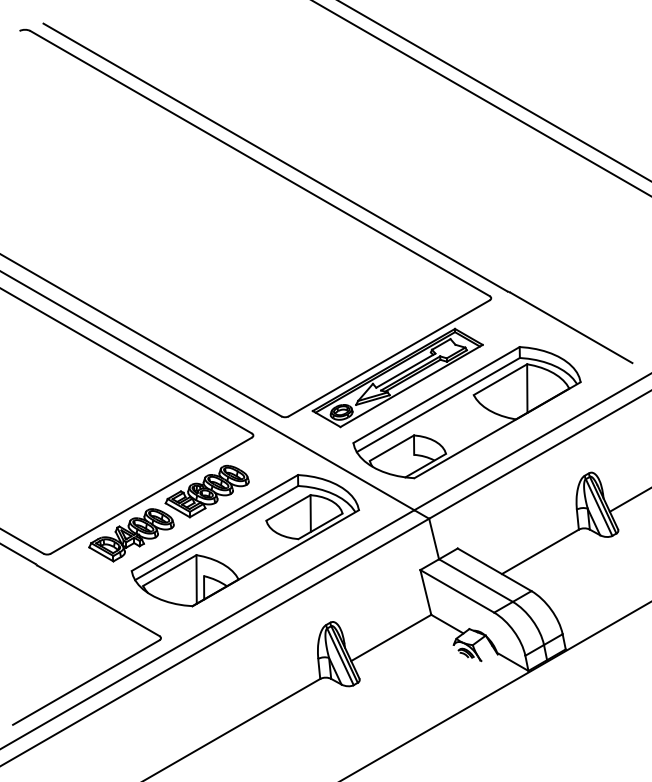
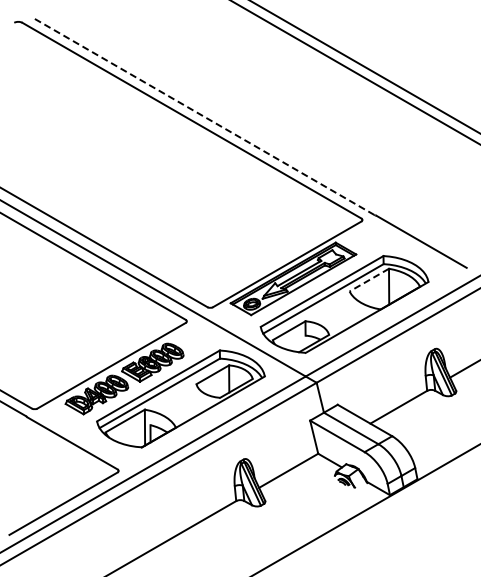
line: (275, 158) -> (203, 116), solid -> dashed
line: (500, 380) -> (369, 280), solid -> dashed

